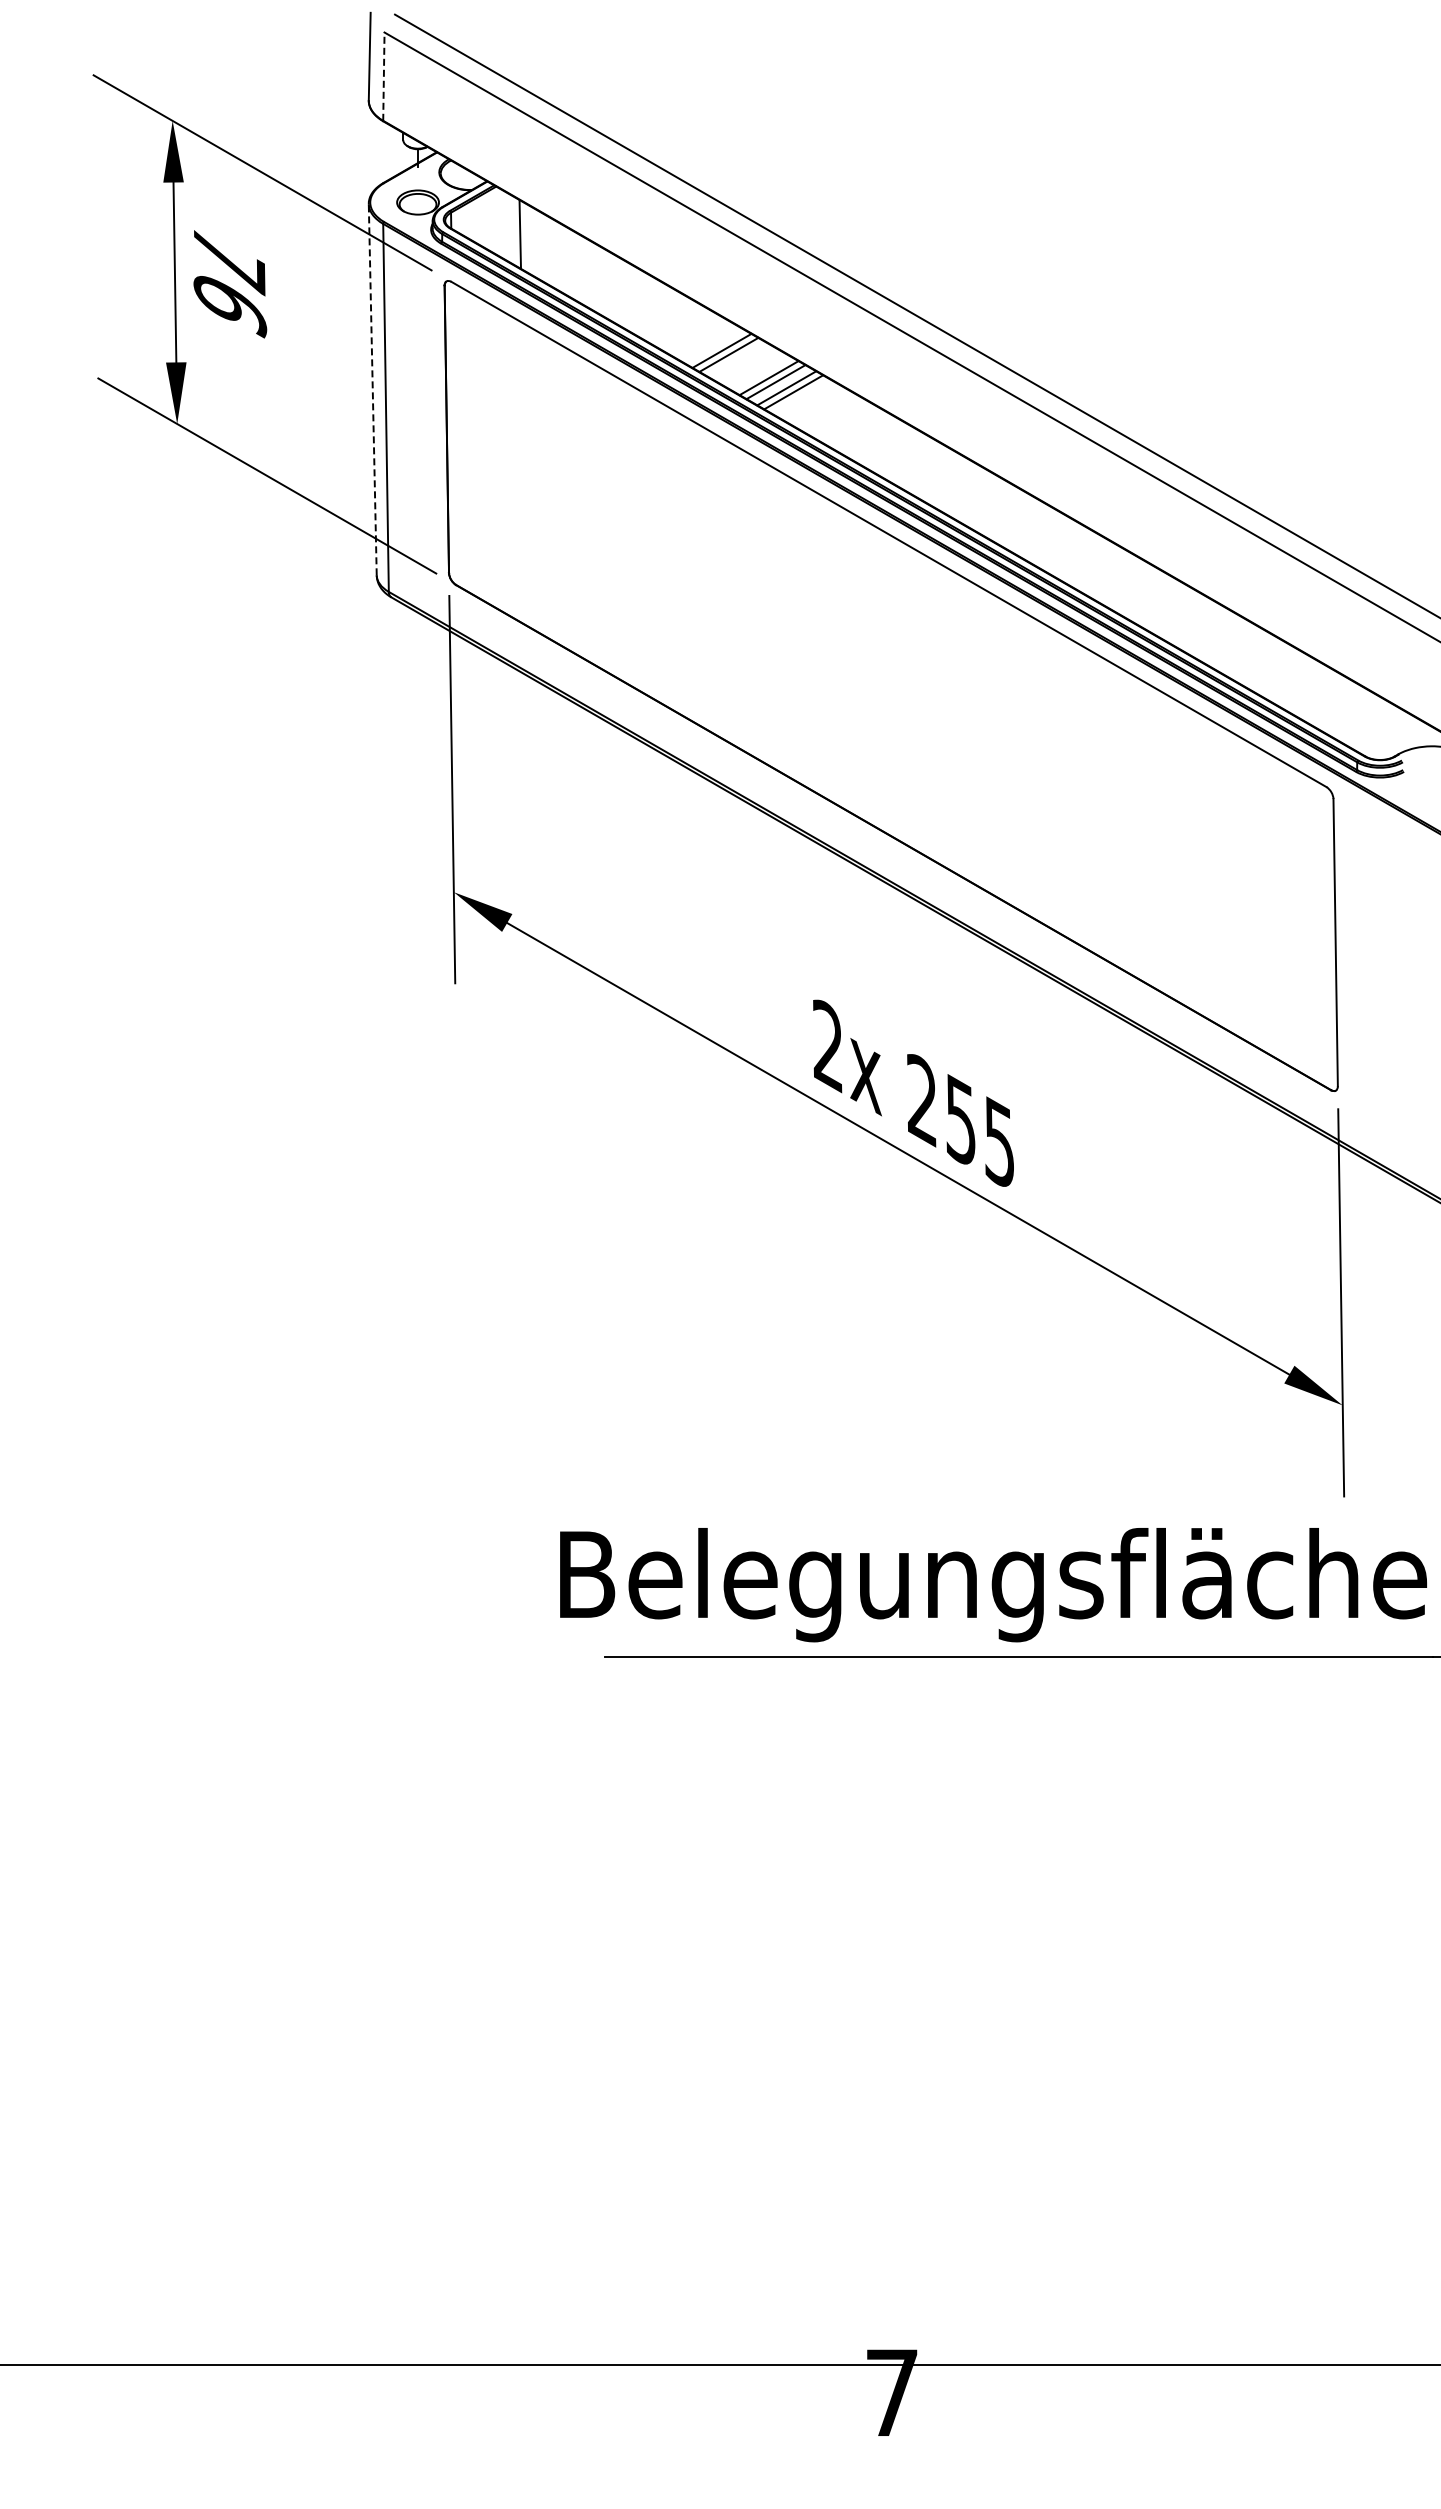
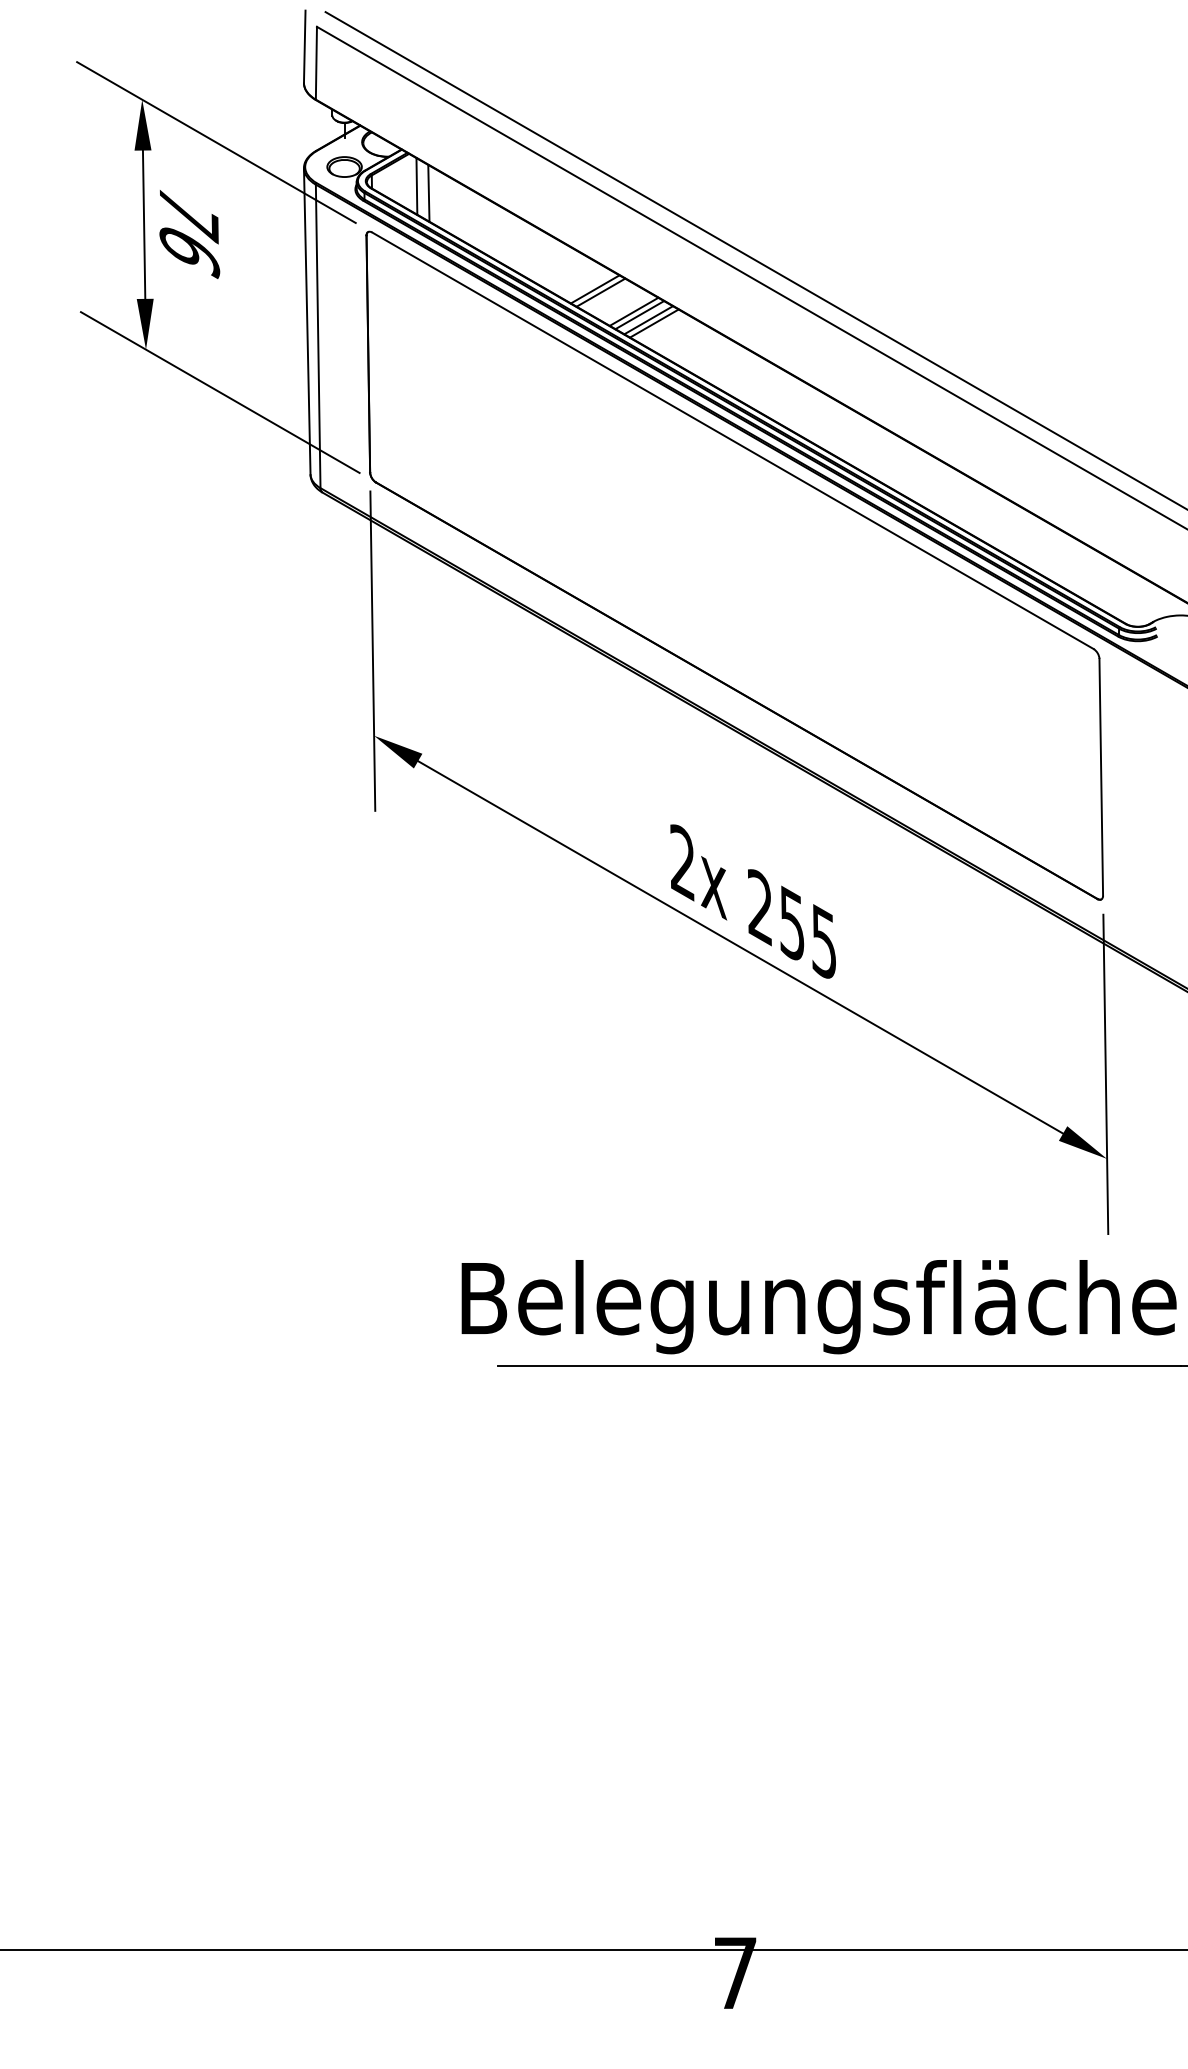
line: (383, 76) -> (316, 63), dashed -> solid
line: (505, 225) -> (416, 185), added
line: (372, 389) -> (307, 321), dashed -> solid

